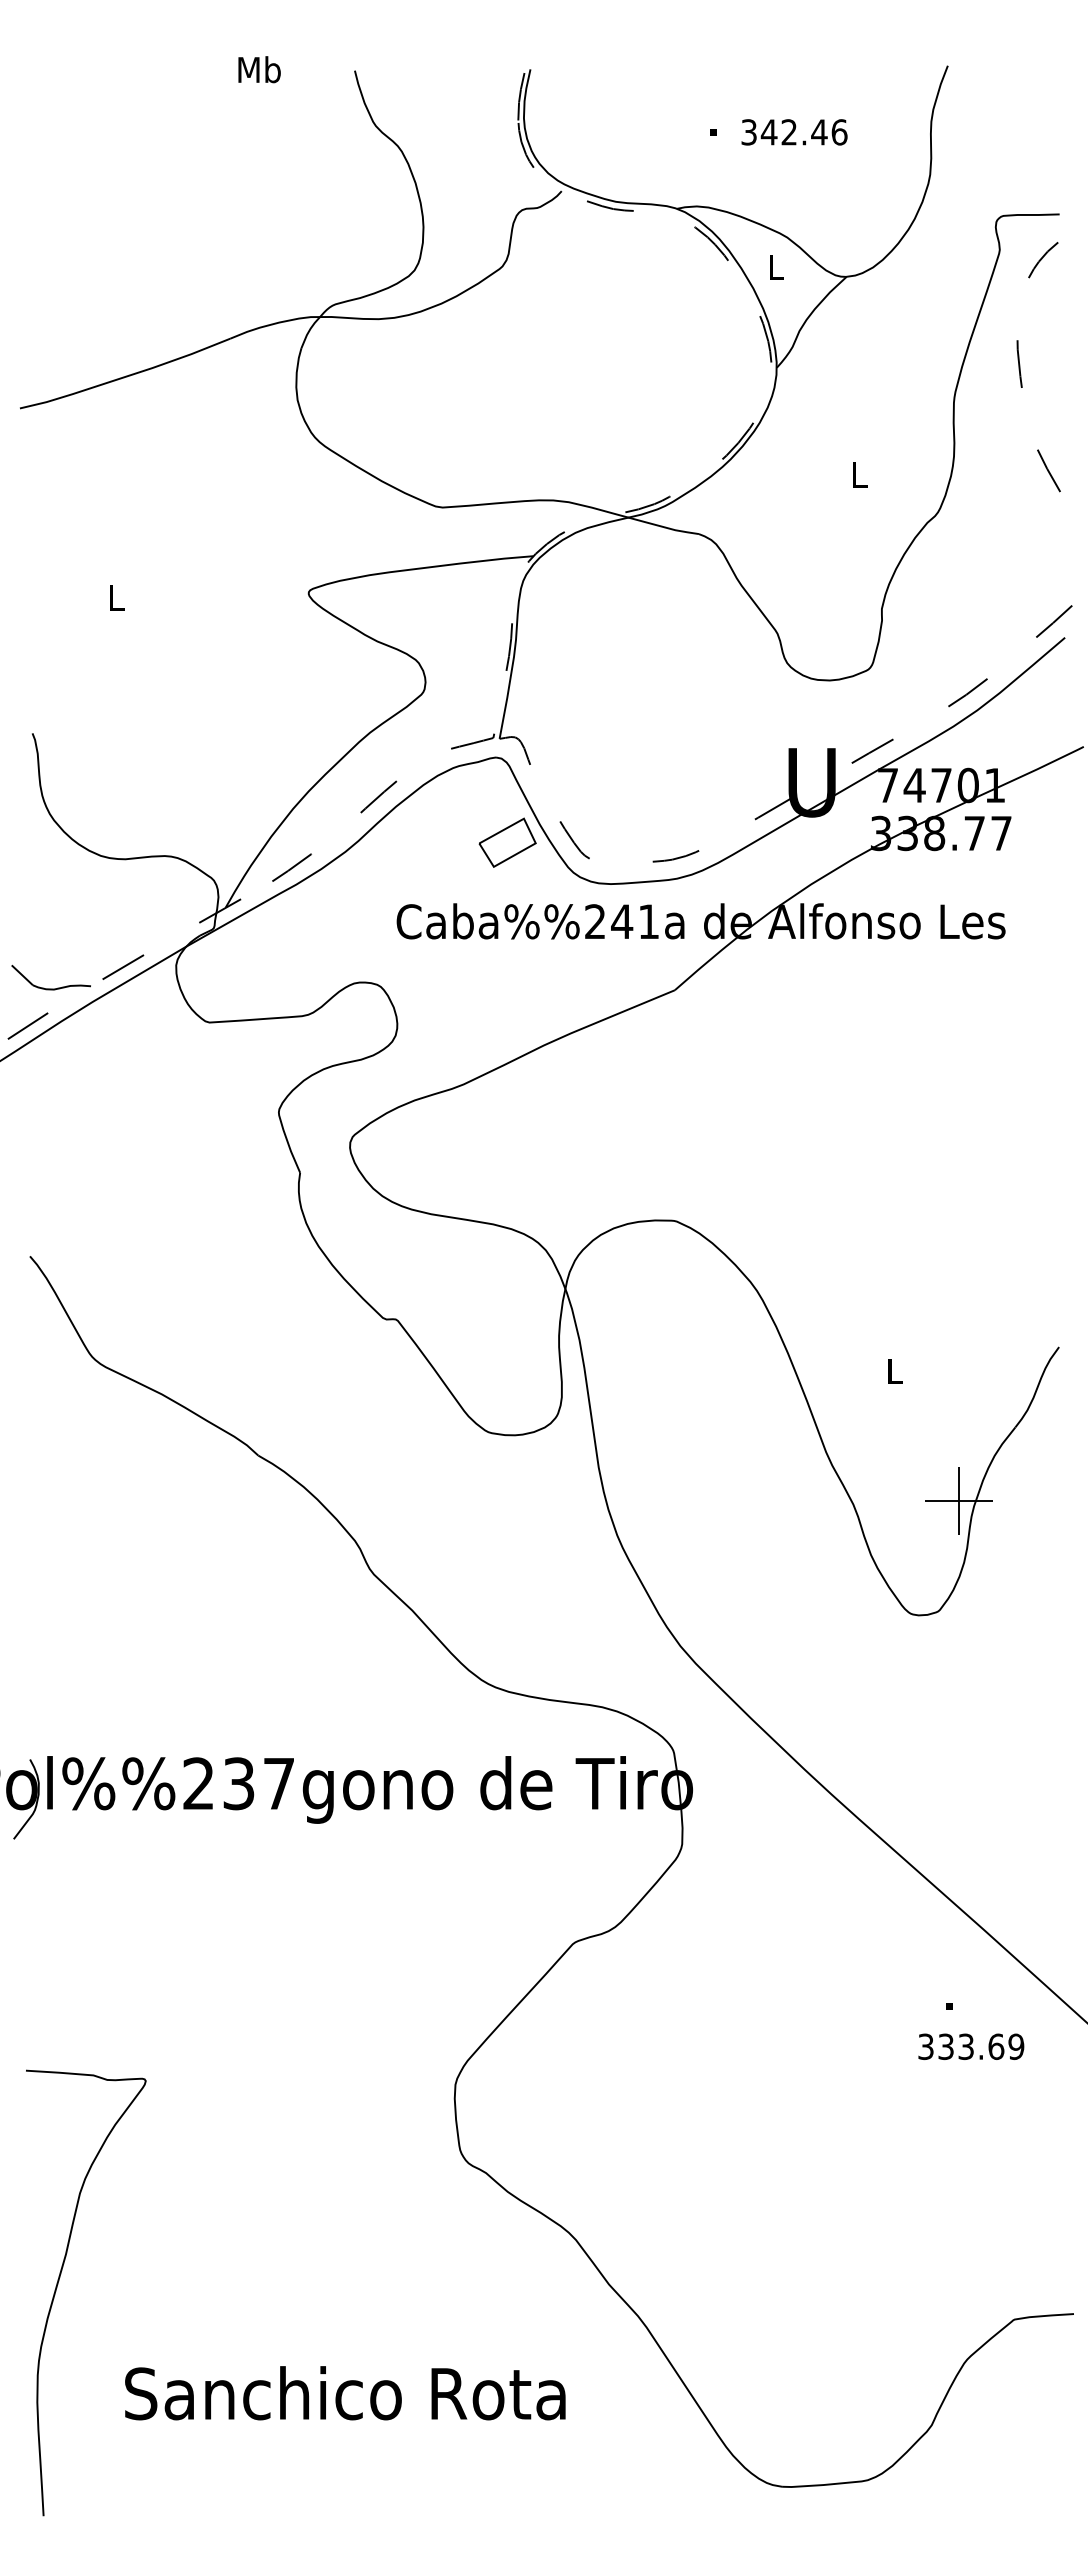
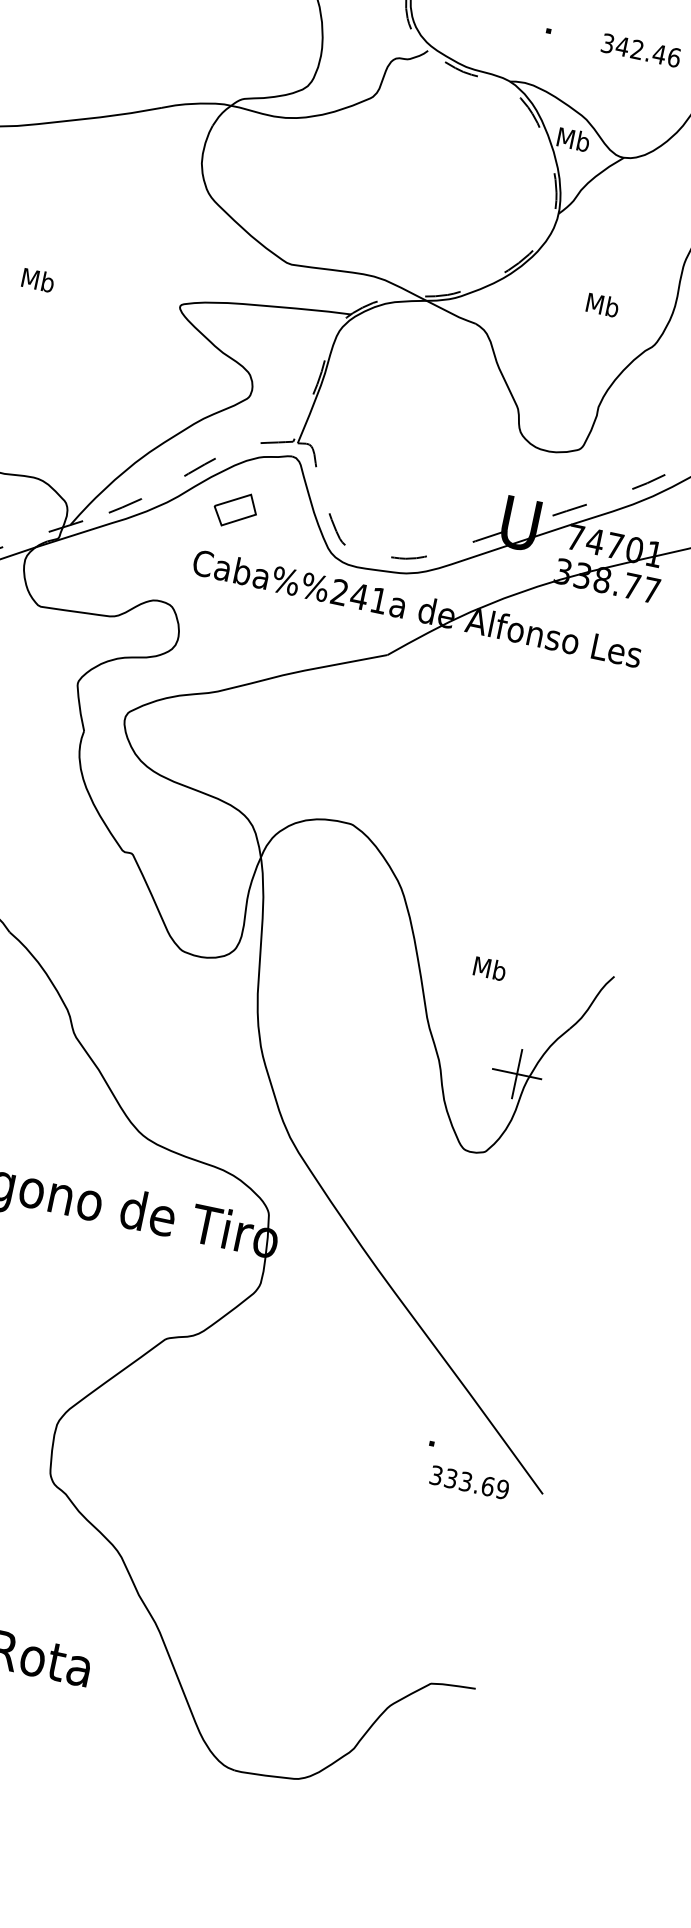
text: (794, 132) -> (641, 50), moved
text: (775, 266) -> (573, 139), L -> Mb
text: (859, 474) -> (602, 304), L -> Mb
text: (116, 597) -> (38, 280), L -> Mb
part: (507, 842) -> (235, 509), moved
text: (894, 1370) -> (489, 968), L -> Mb
text: (971, 2046) -> (469, 1482), moved

